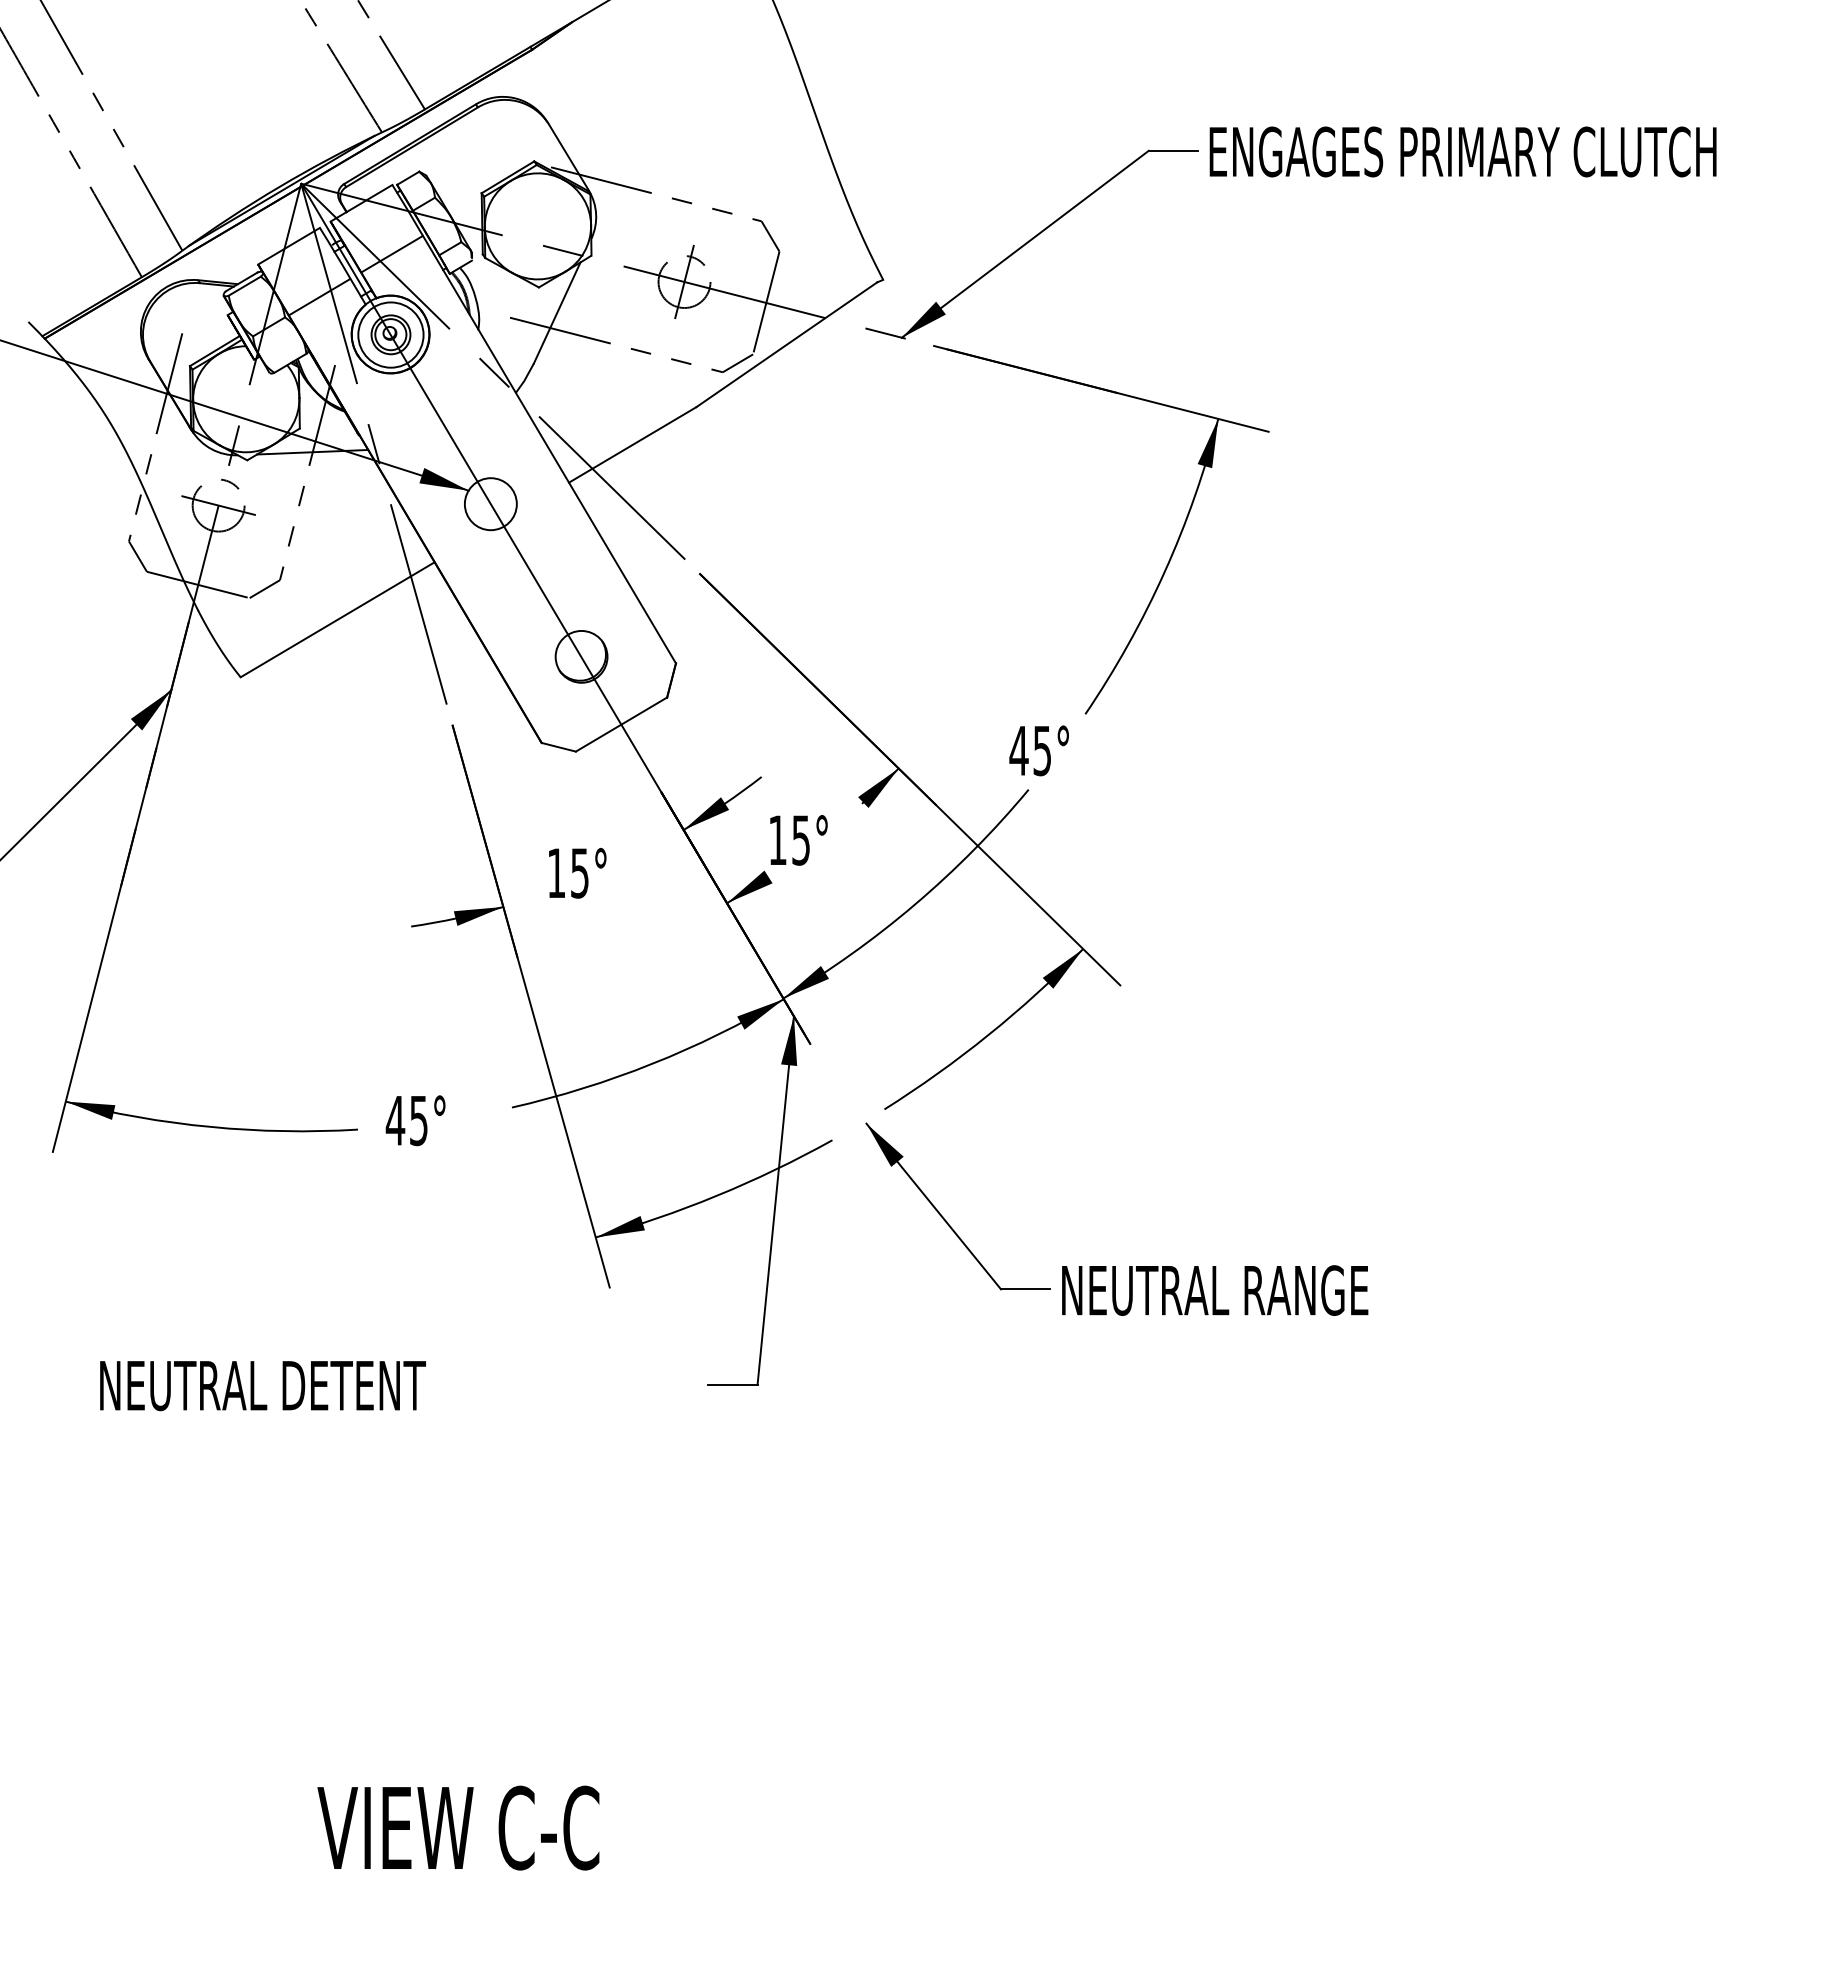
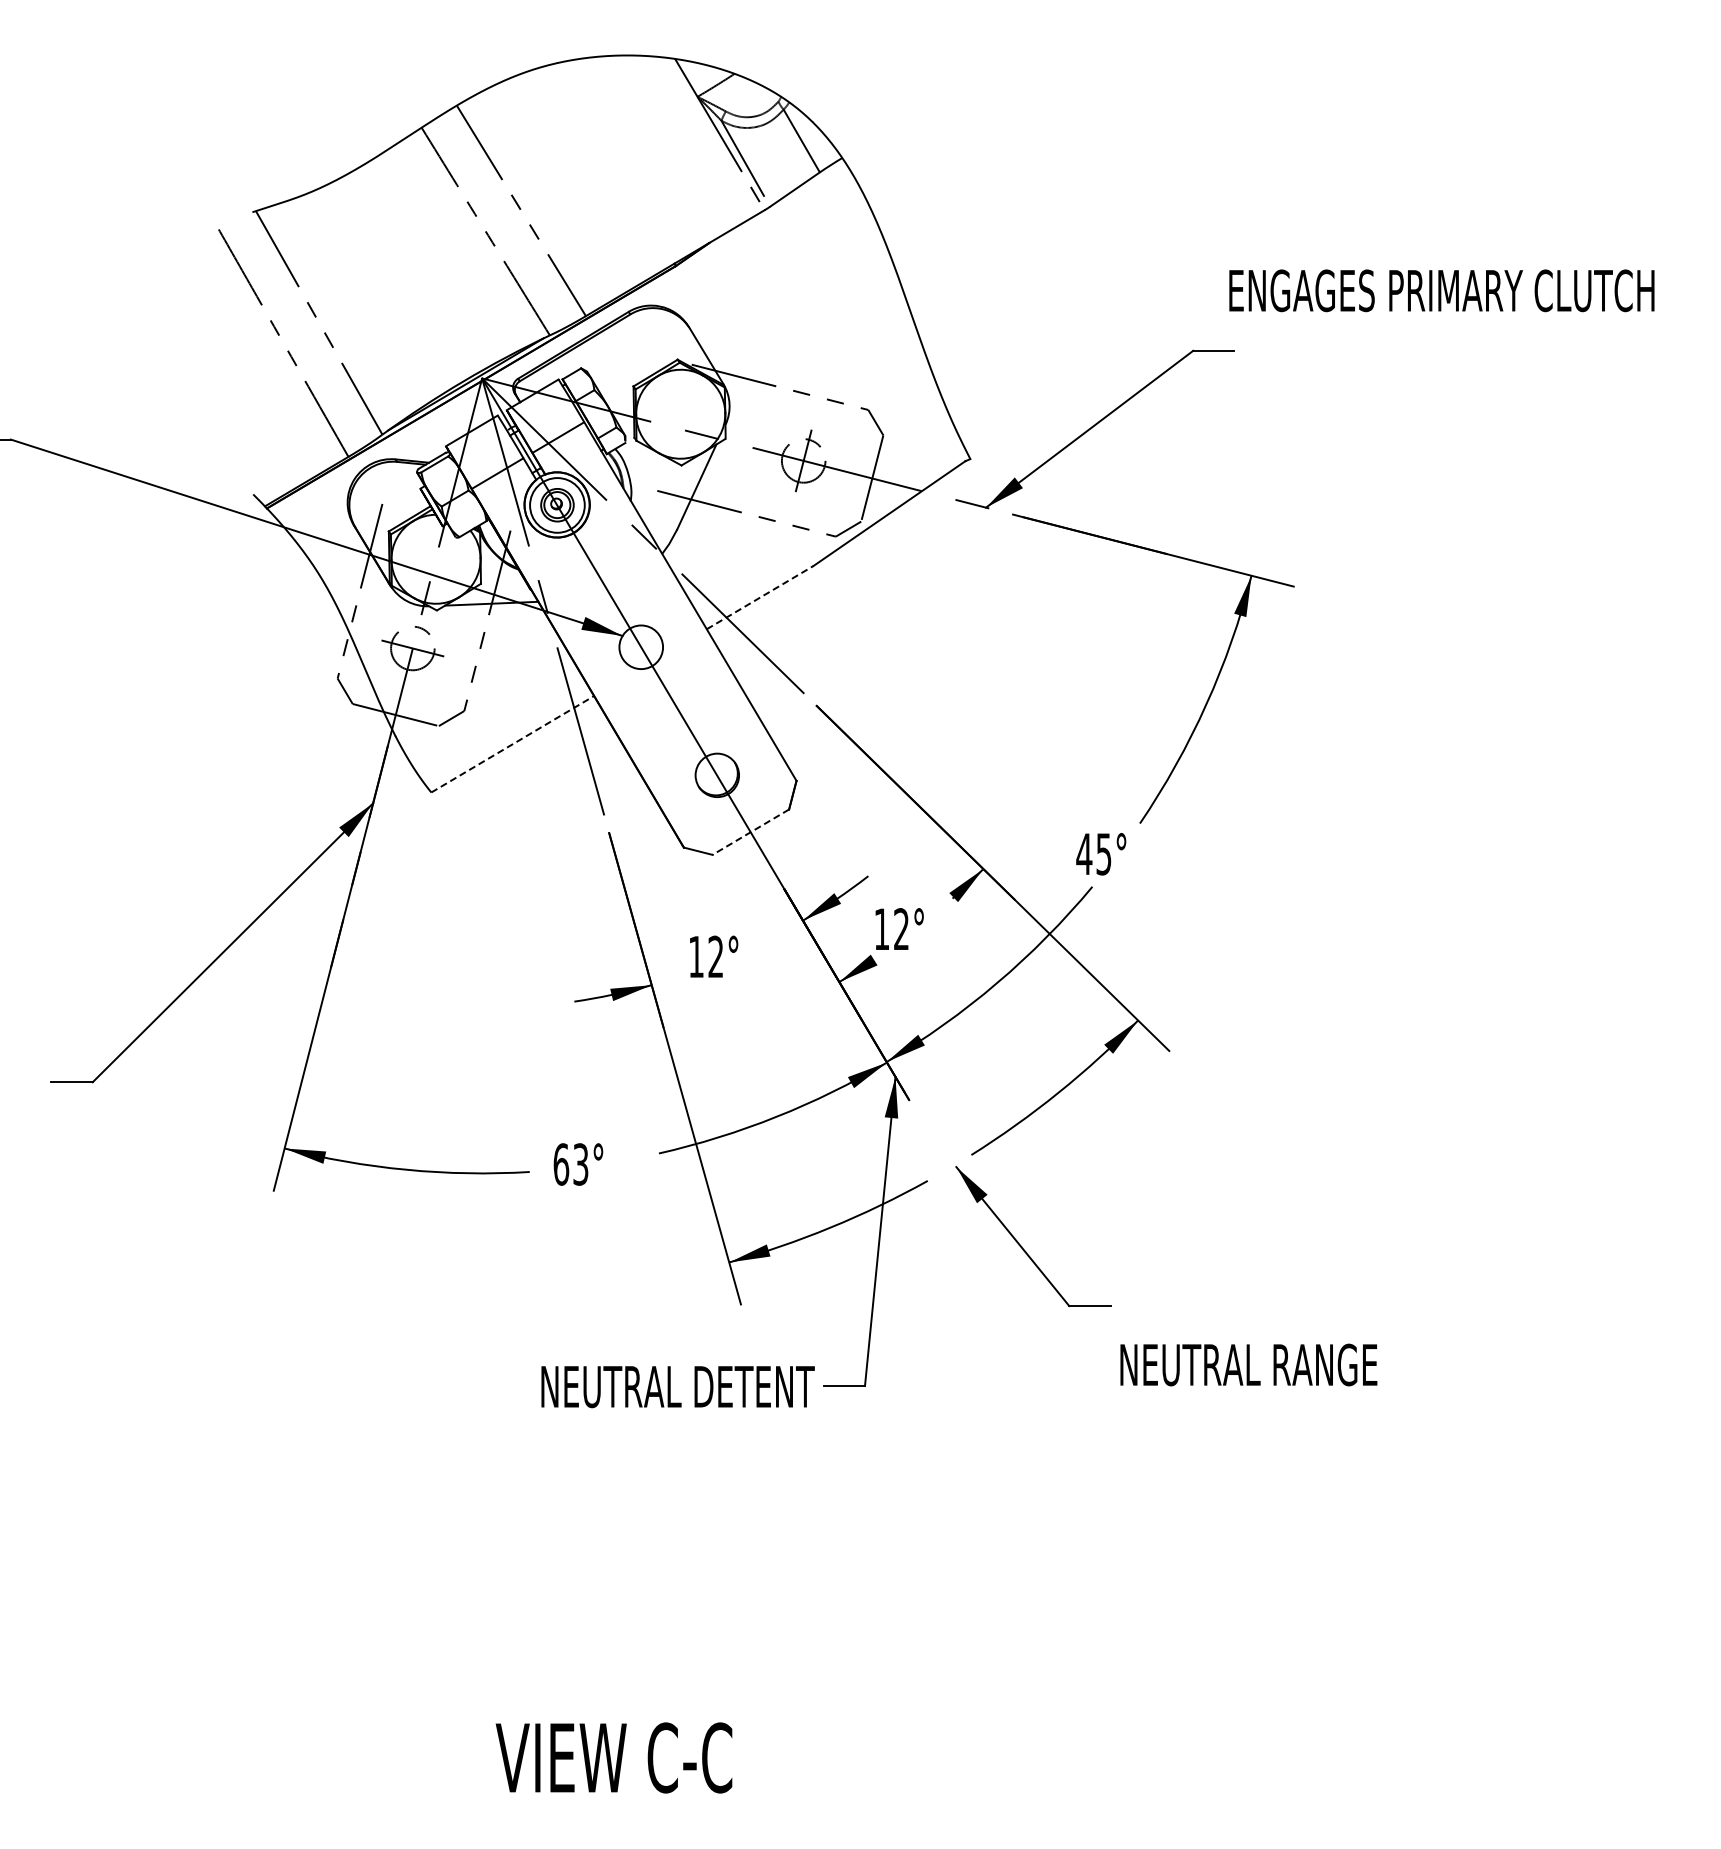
text: (1462, 151) -> (1441, 290), moved
line: (633, 444) -> (760, 597), solid -> dashed
line: (337, 620) -> (512, 744), solid -> dashed
line: (621, 724) -> (750, 832), solid -> dashed
text: (801, 840) -> (901, 929), 15° -> 12°
text: (579, 872) -> (715, 956), 15° -> 12°
text: (406, 1120) -> (570, 1164), 45° -> 63°
text: (1214, 1289) -> (1248, 1364), moved
text: (262, 1386) -> (677, 1387), moved

